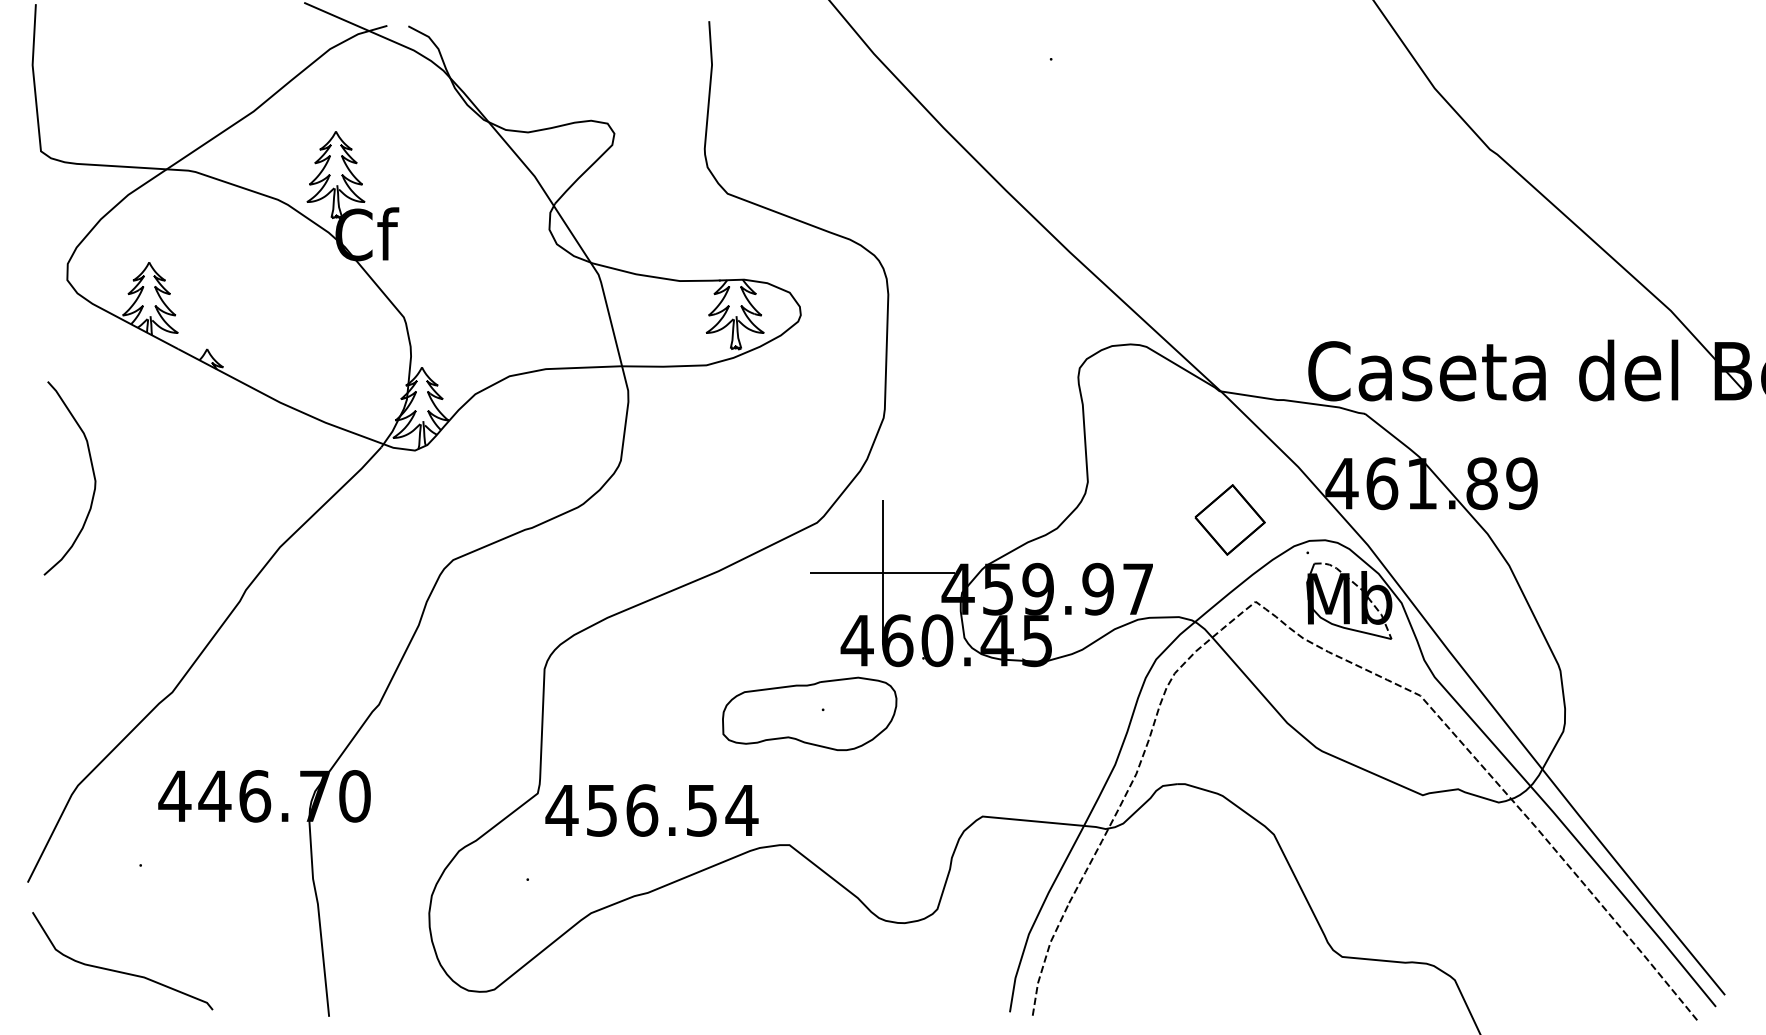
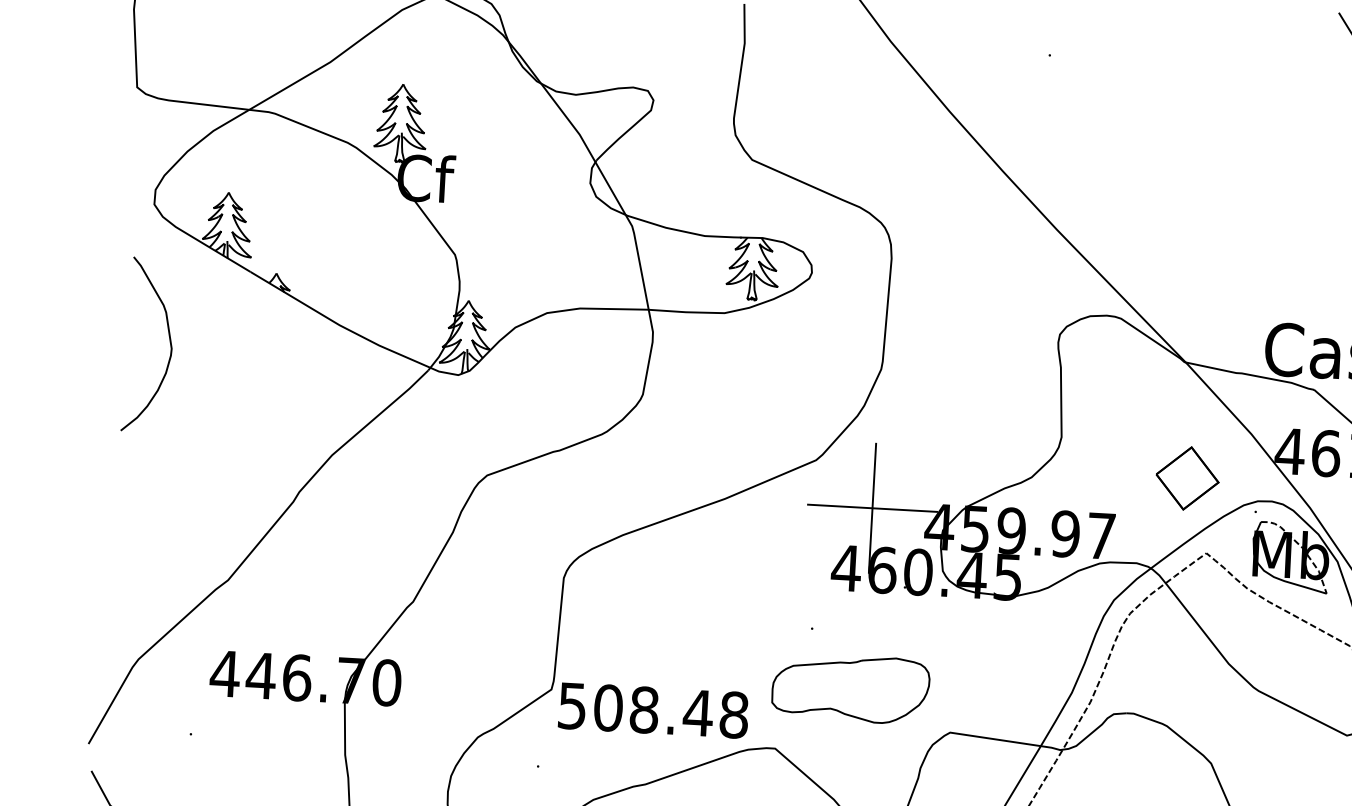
curve: (92, 472) -> (169, 340), moved
part: (809, 713) -> (850, 688), moved
text: (651, 810) -> (652, 710), 456.54 -> 508.48

